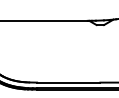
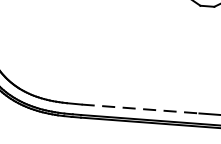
line: (68, 82) -> (140, 108), solid -> dashed

